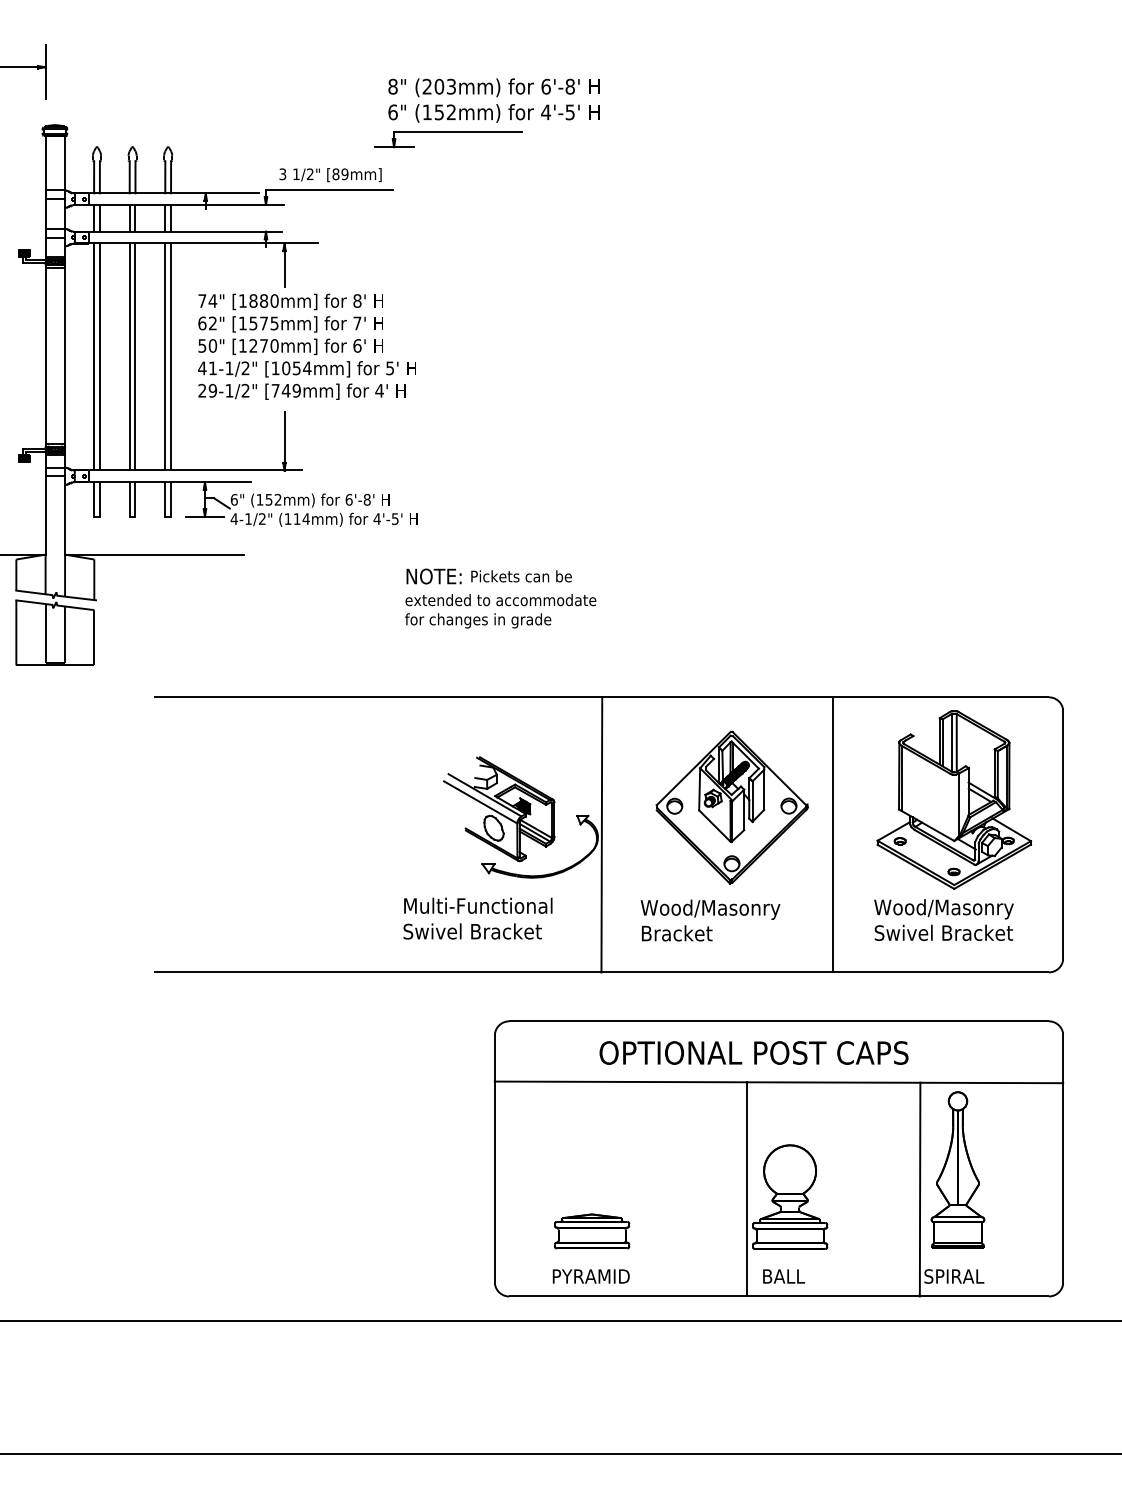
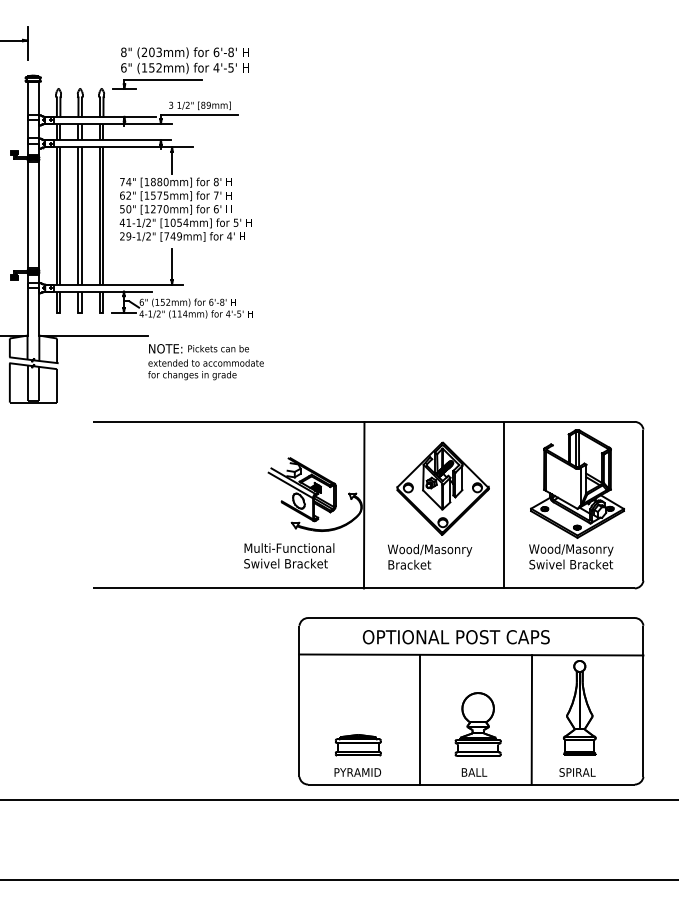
part: (486, 113) -> (180, 68), moved
text: (499, 599) -> (205, 362), moved
line: (746, 1188) -> (419, 719), moved
line: (919, 1188) -> (531, 719), moved

